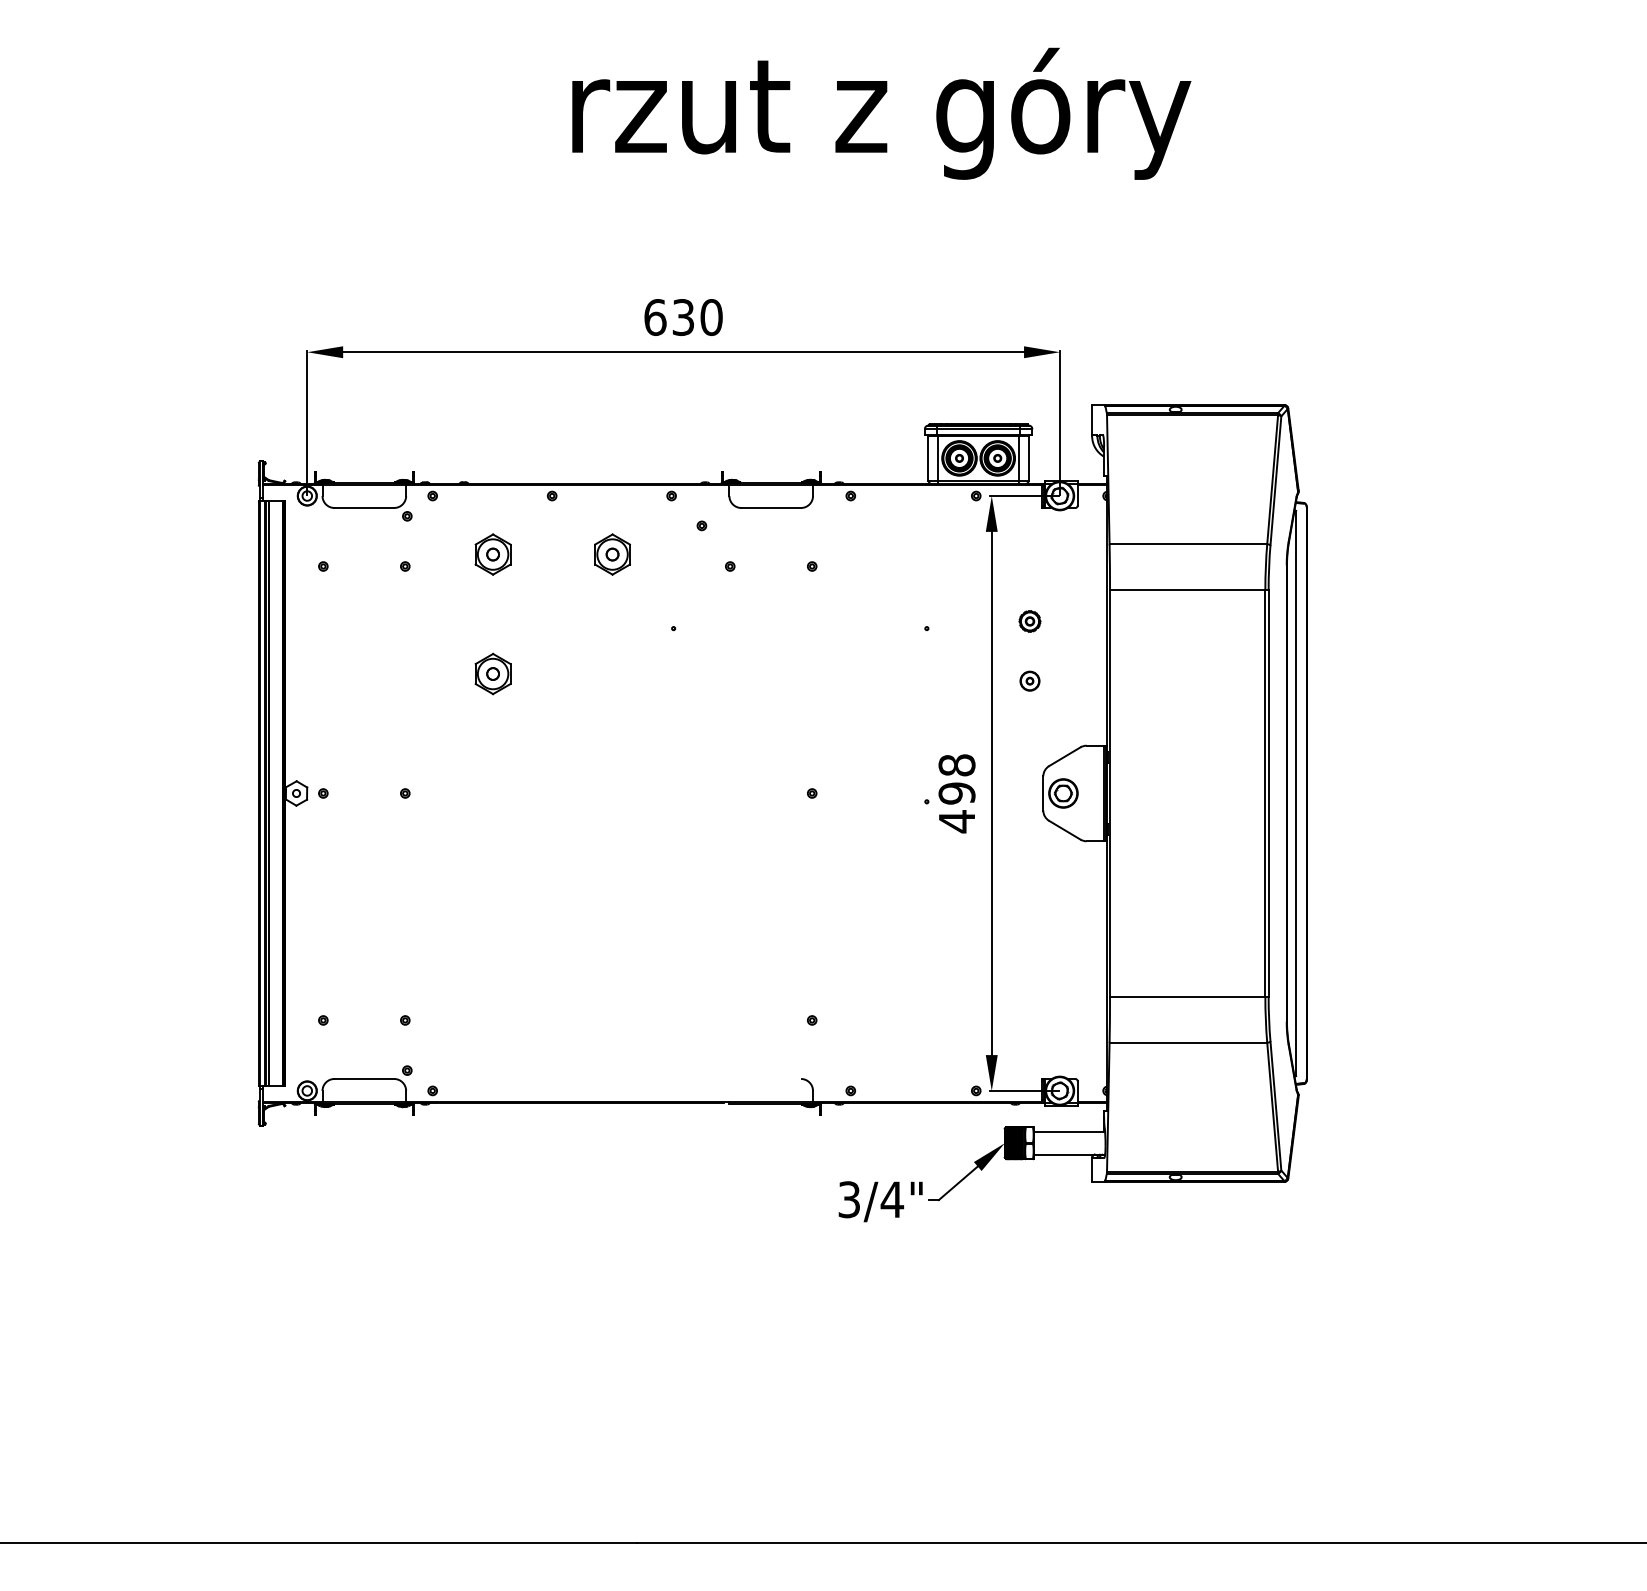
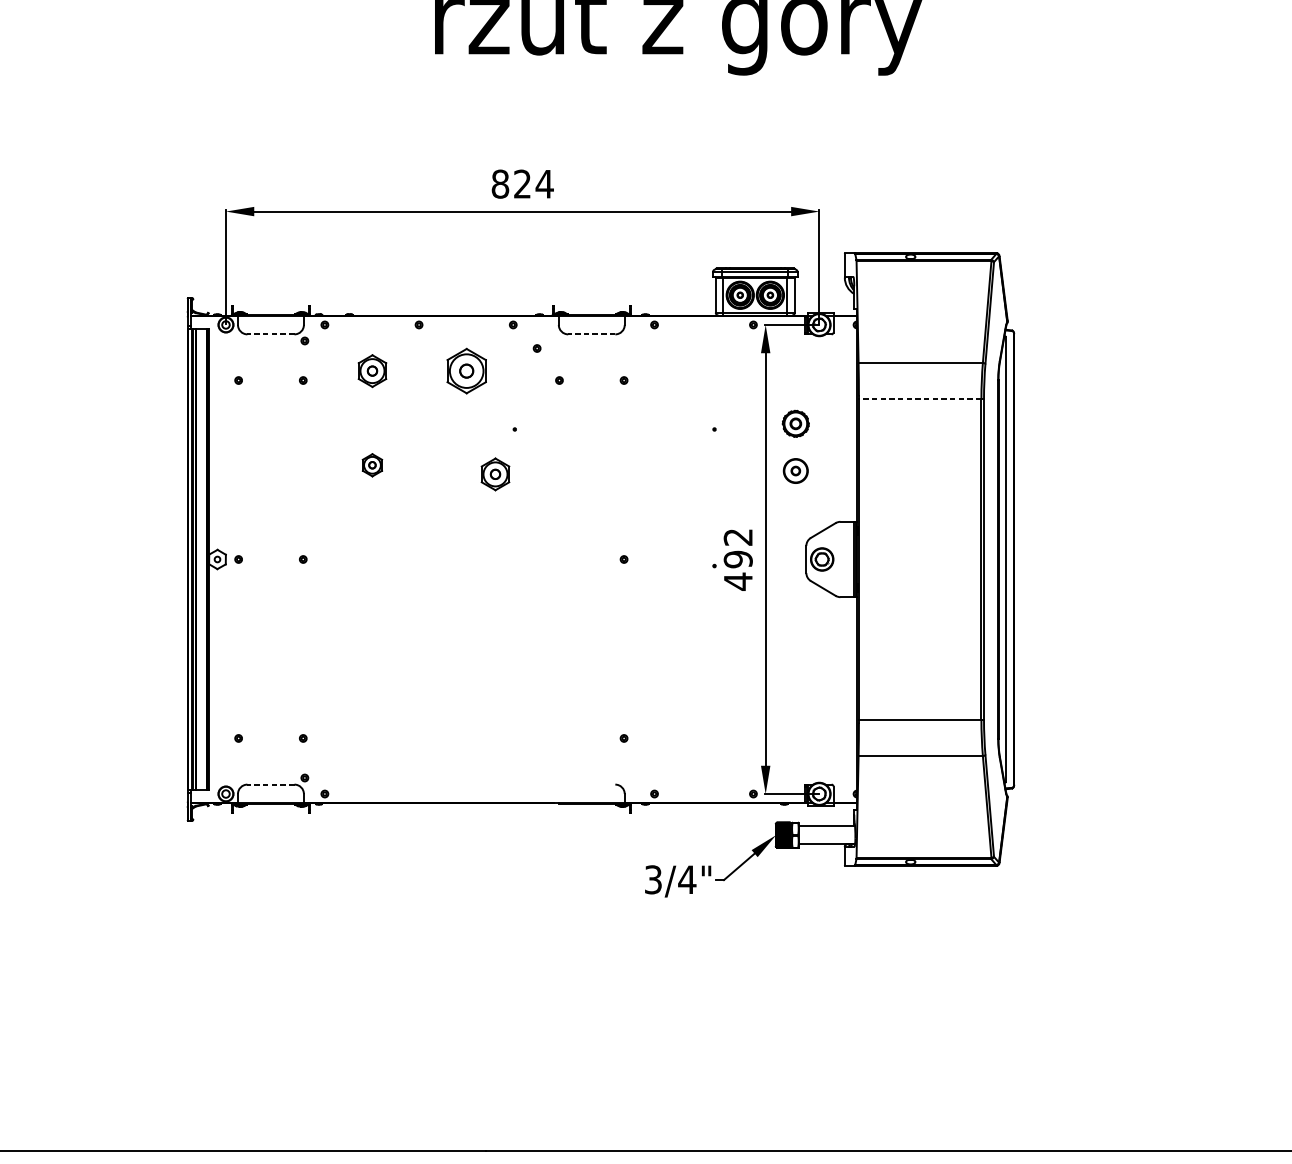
text: (683, 317) -> (522, 184), 630 -> 824
line: (364, 507) -> (271, 334), solid -> dashed
line: (771, 507) -> (592, 334), solid -> dashed
part: (612, 554) -> (466, 371), size x1.4
line: (1187, 589) -> (920, 398), solid -> dashed
part: (1029, 621) -> (795, 423), size x1.6
part: (492, 673) -> (372, 464), size x0.7
part: (1029, 680) -> (795, 470), size x1.6
part: (648, 685) -> (495, 474), added
text: (956, 765) -> (737, 537), 498 -> 492
line: (364, 1078) -> (271, 784), solid -> dashed

